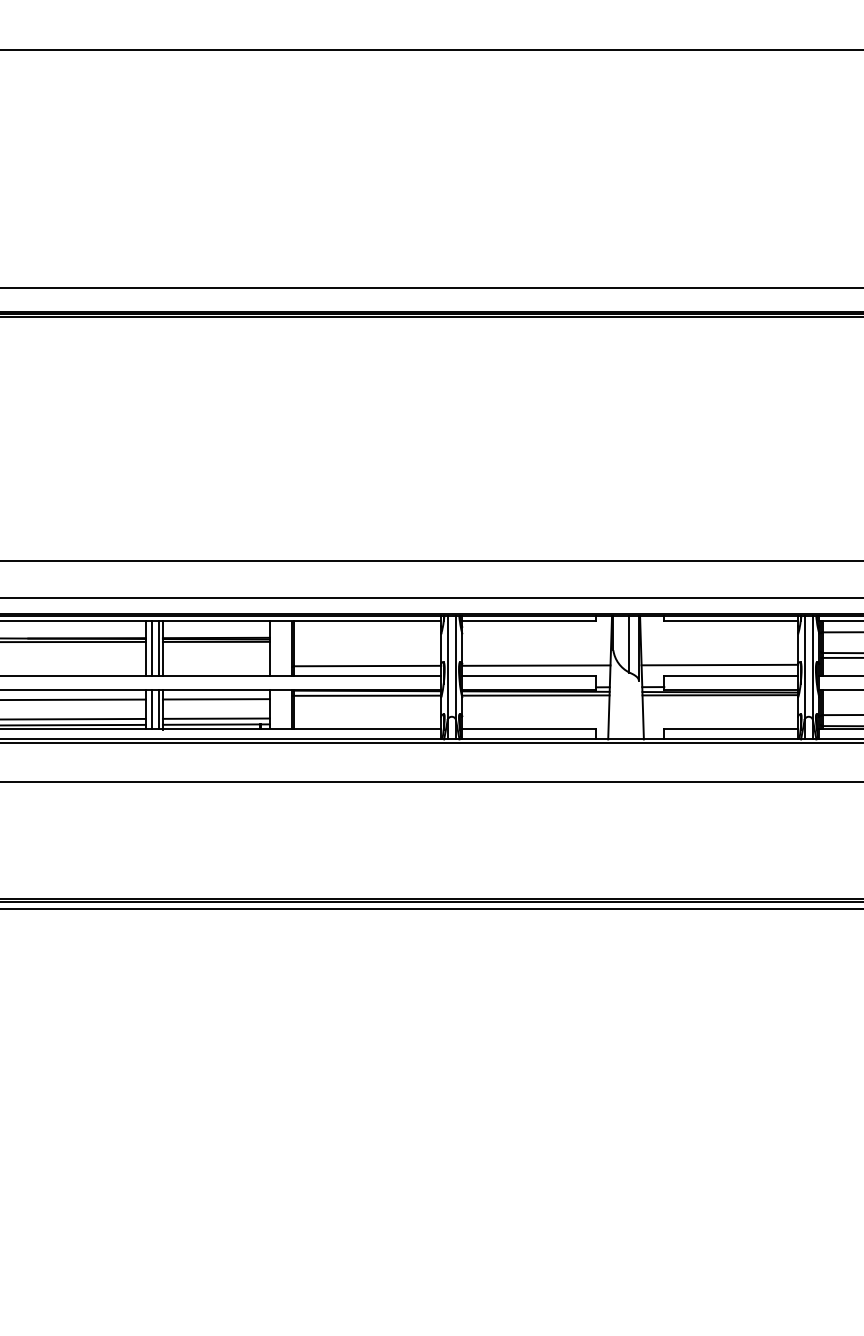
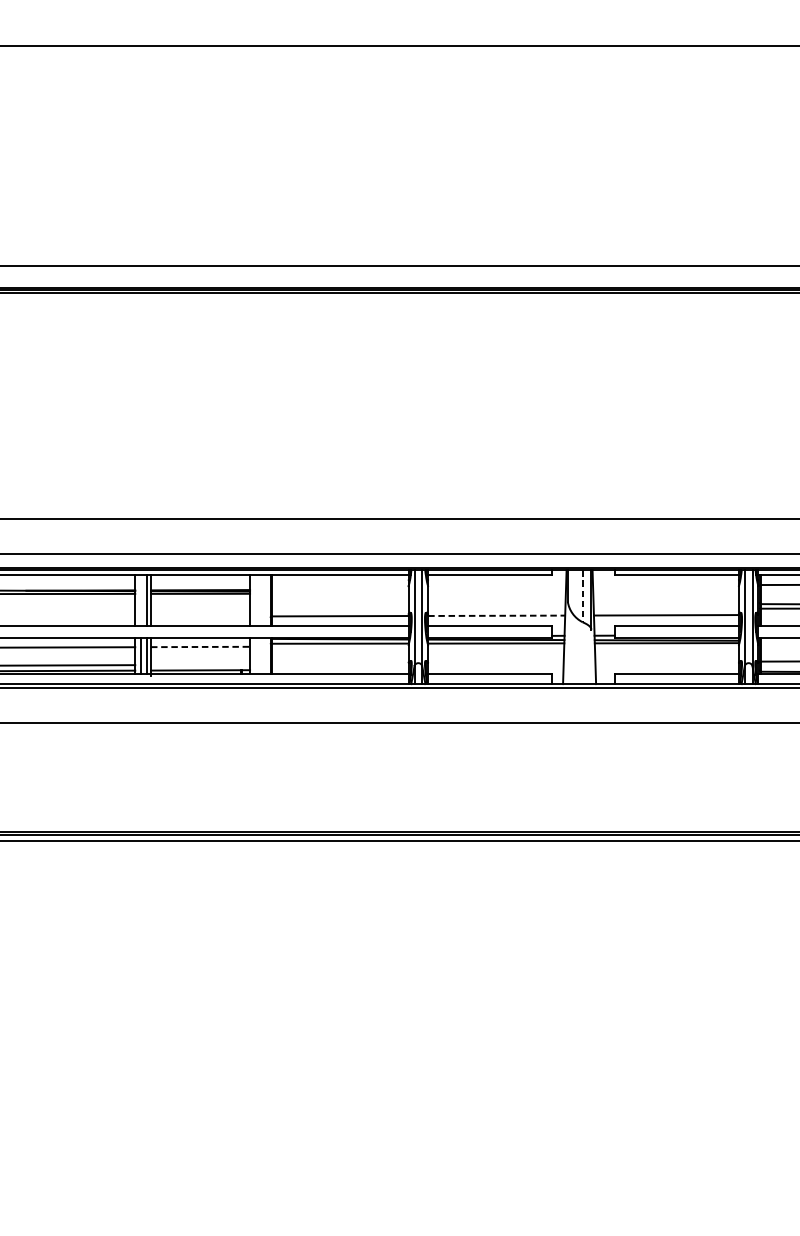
line: (629, 644) -> (582, 596), solid -> dashed
line: (152, 648) -> (141, 599), removed
line: (536, 665) -> (496, 615), solid -> dashed
line: (216, 699) -> (200, 647), solid -> dashed
line: (215, 718) -> (199, 664), removed

